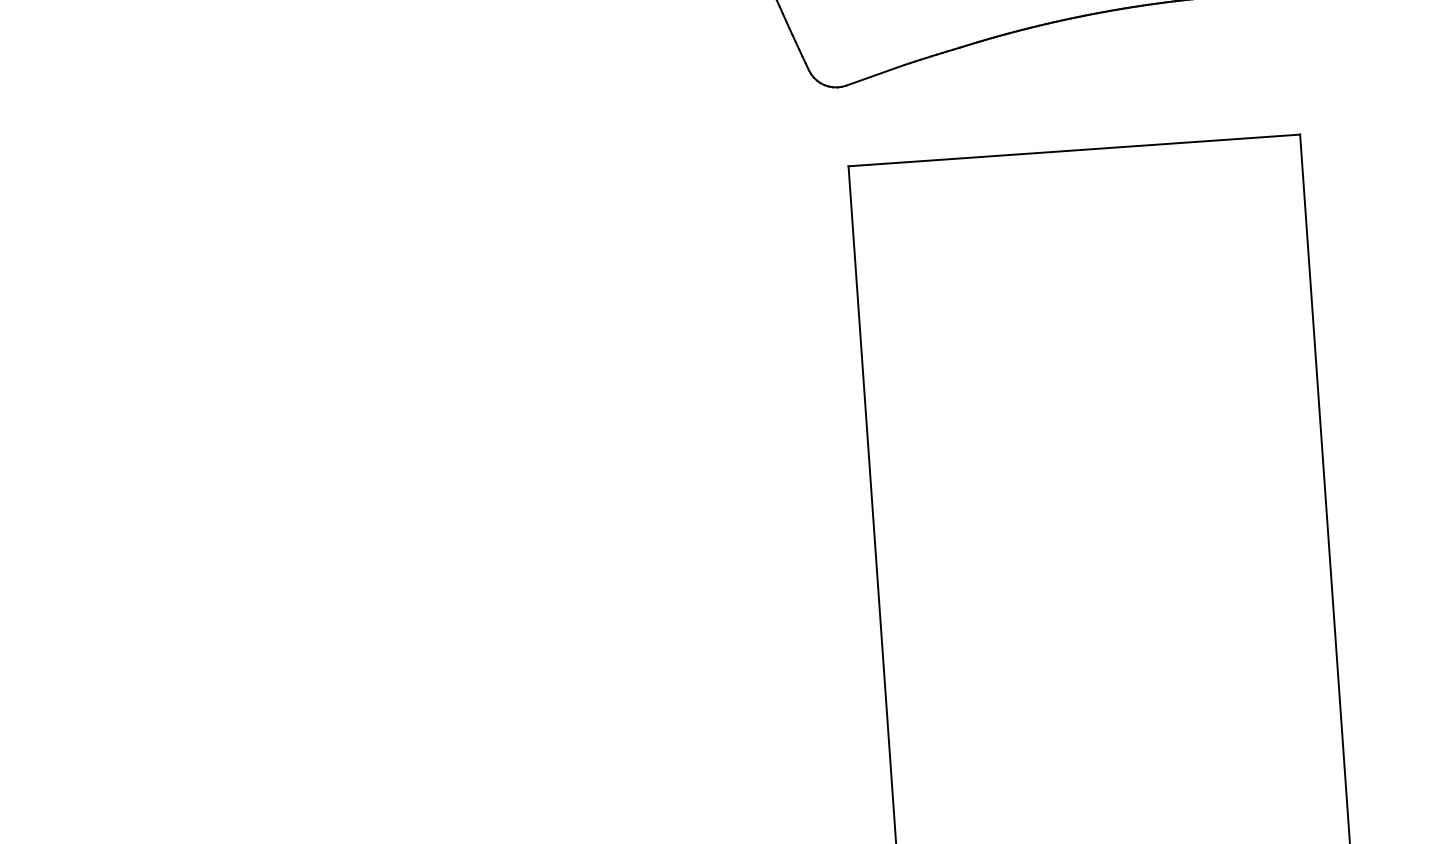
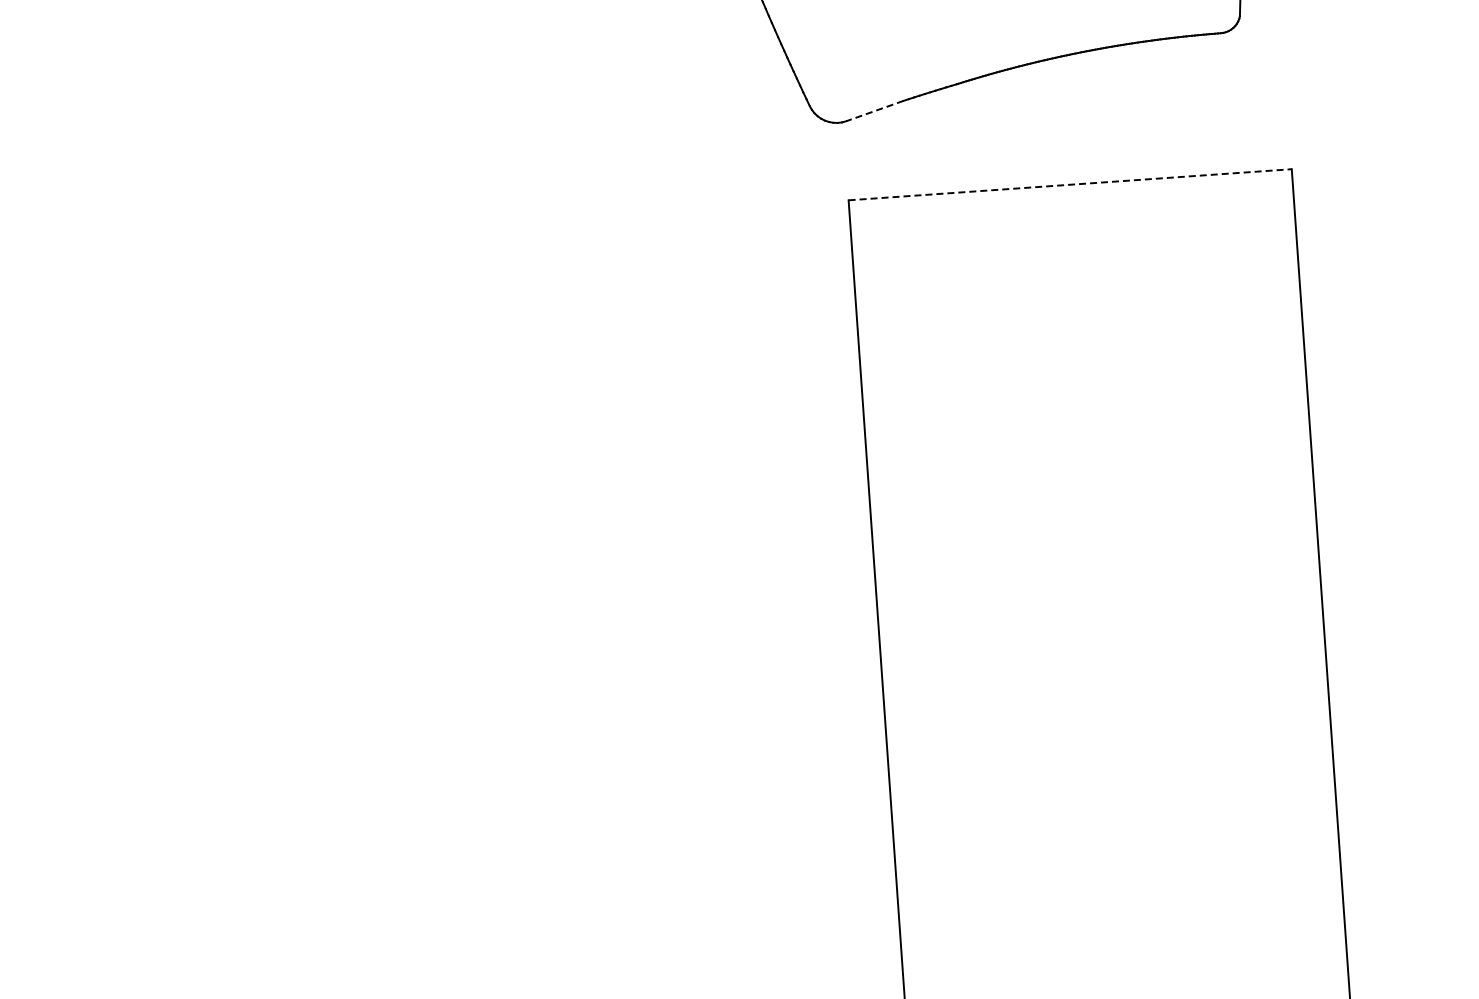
line: (874, 75) -> (874, 111), solid -> dashed
line: (1074, 150) -> (1070, 184), solid -> dashed

